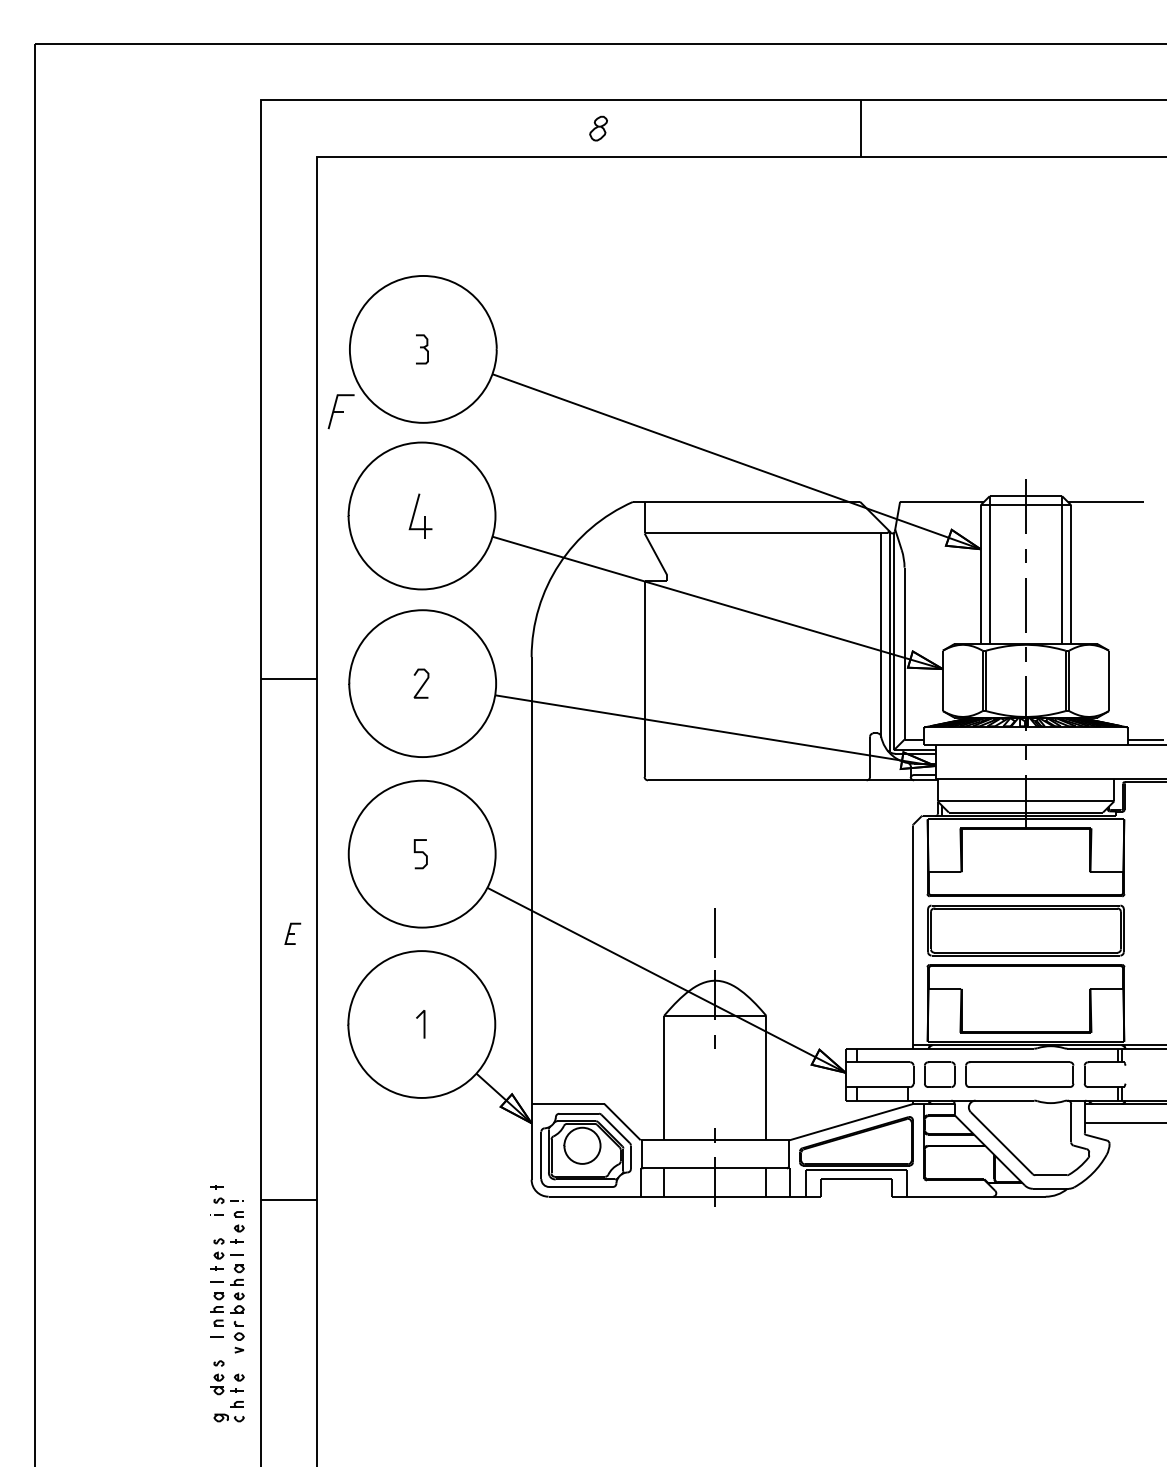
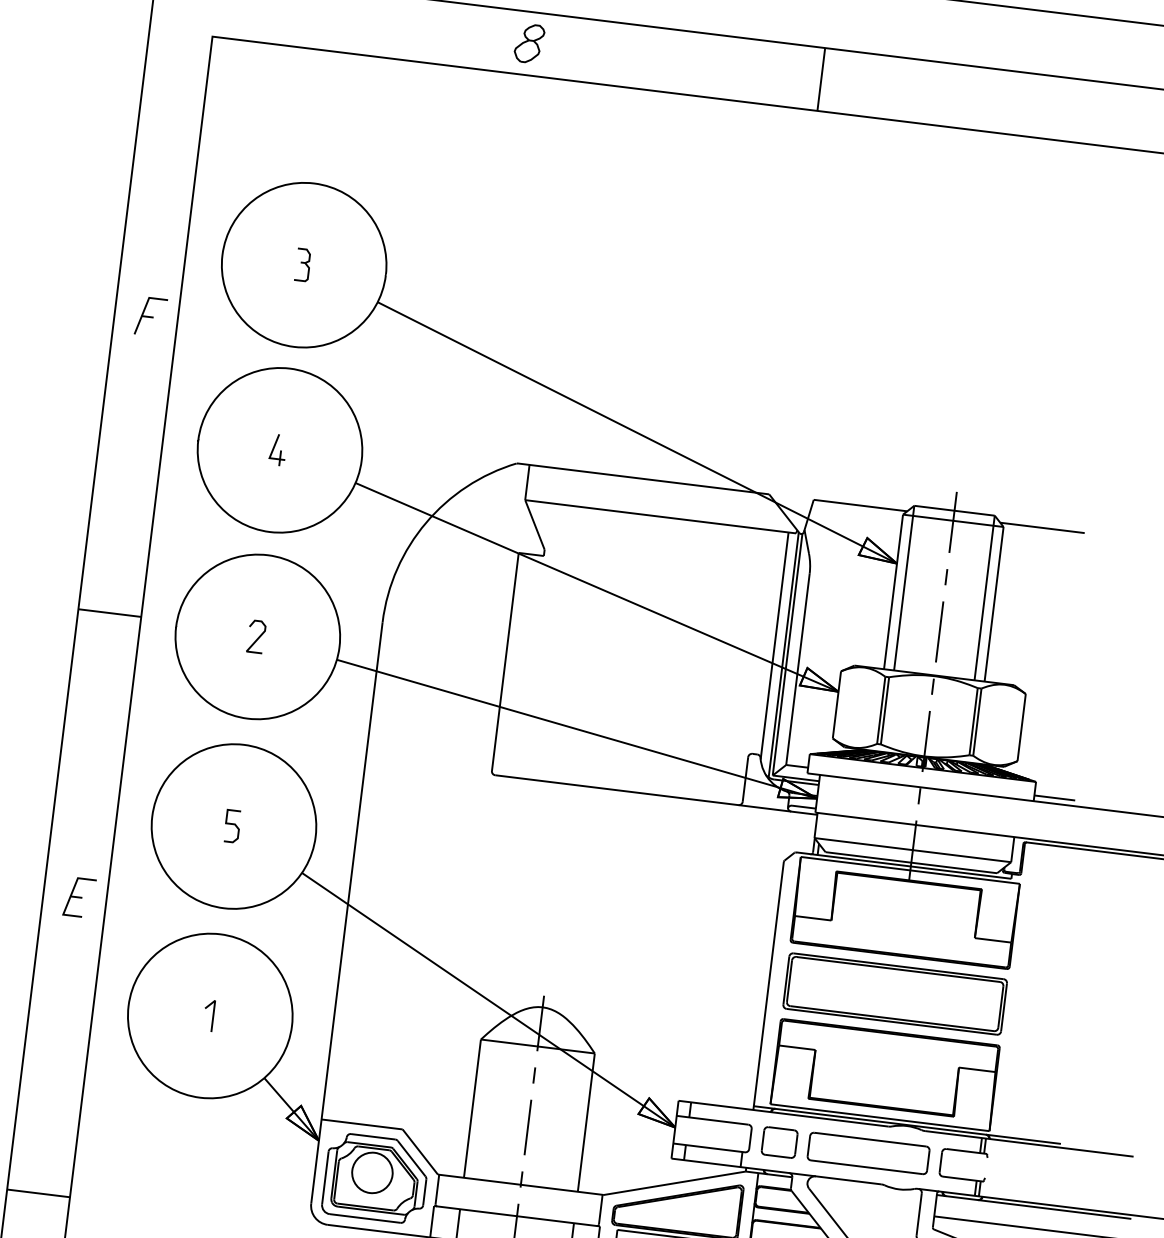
part: (598, 128) -> (529, 43), size x1.43
part: (340, 411) -> (150, 316), moved
part: (419, 515) -> (277, 449), size x0.62
line: (714, 932) -> (527, 1127), moved
part: (292, 933) -> (78, 897), size x1.67

